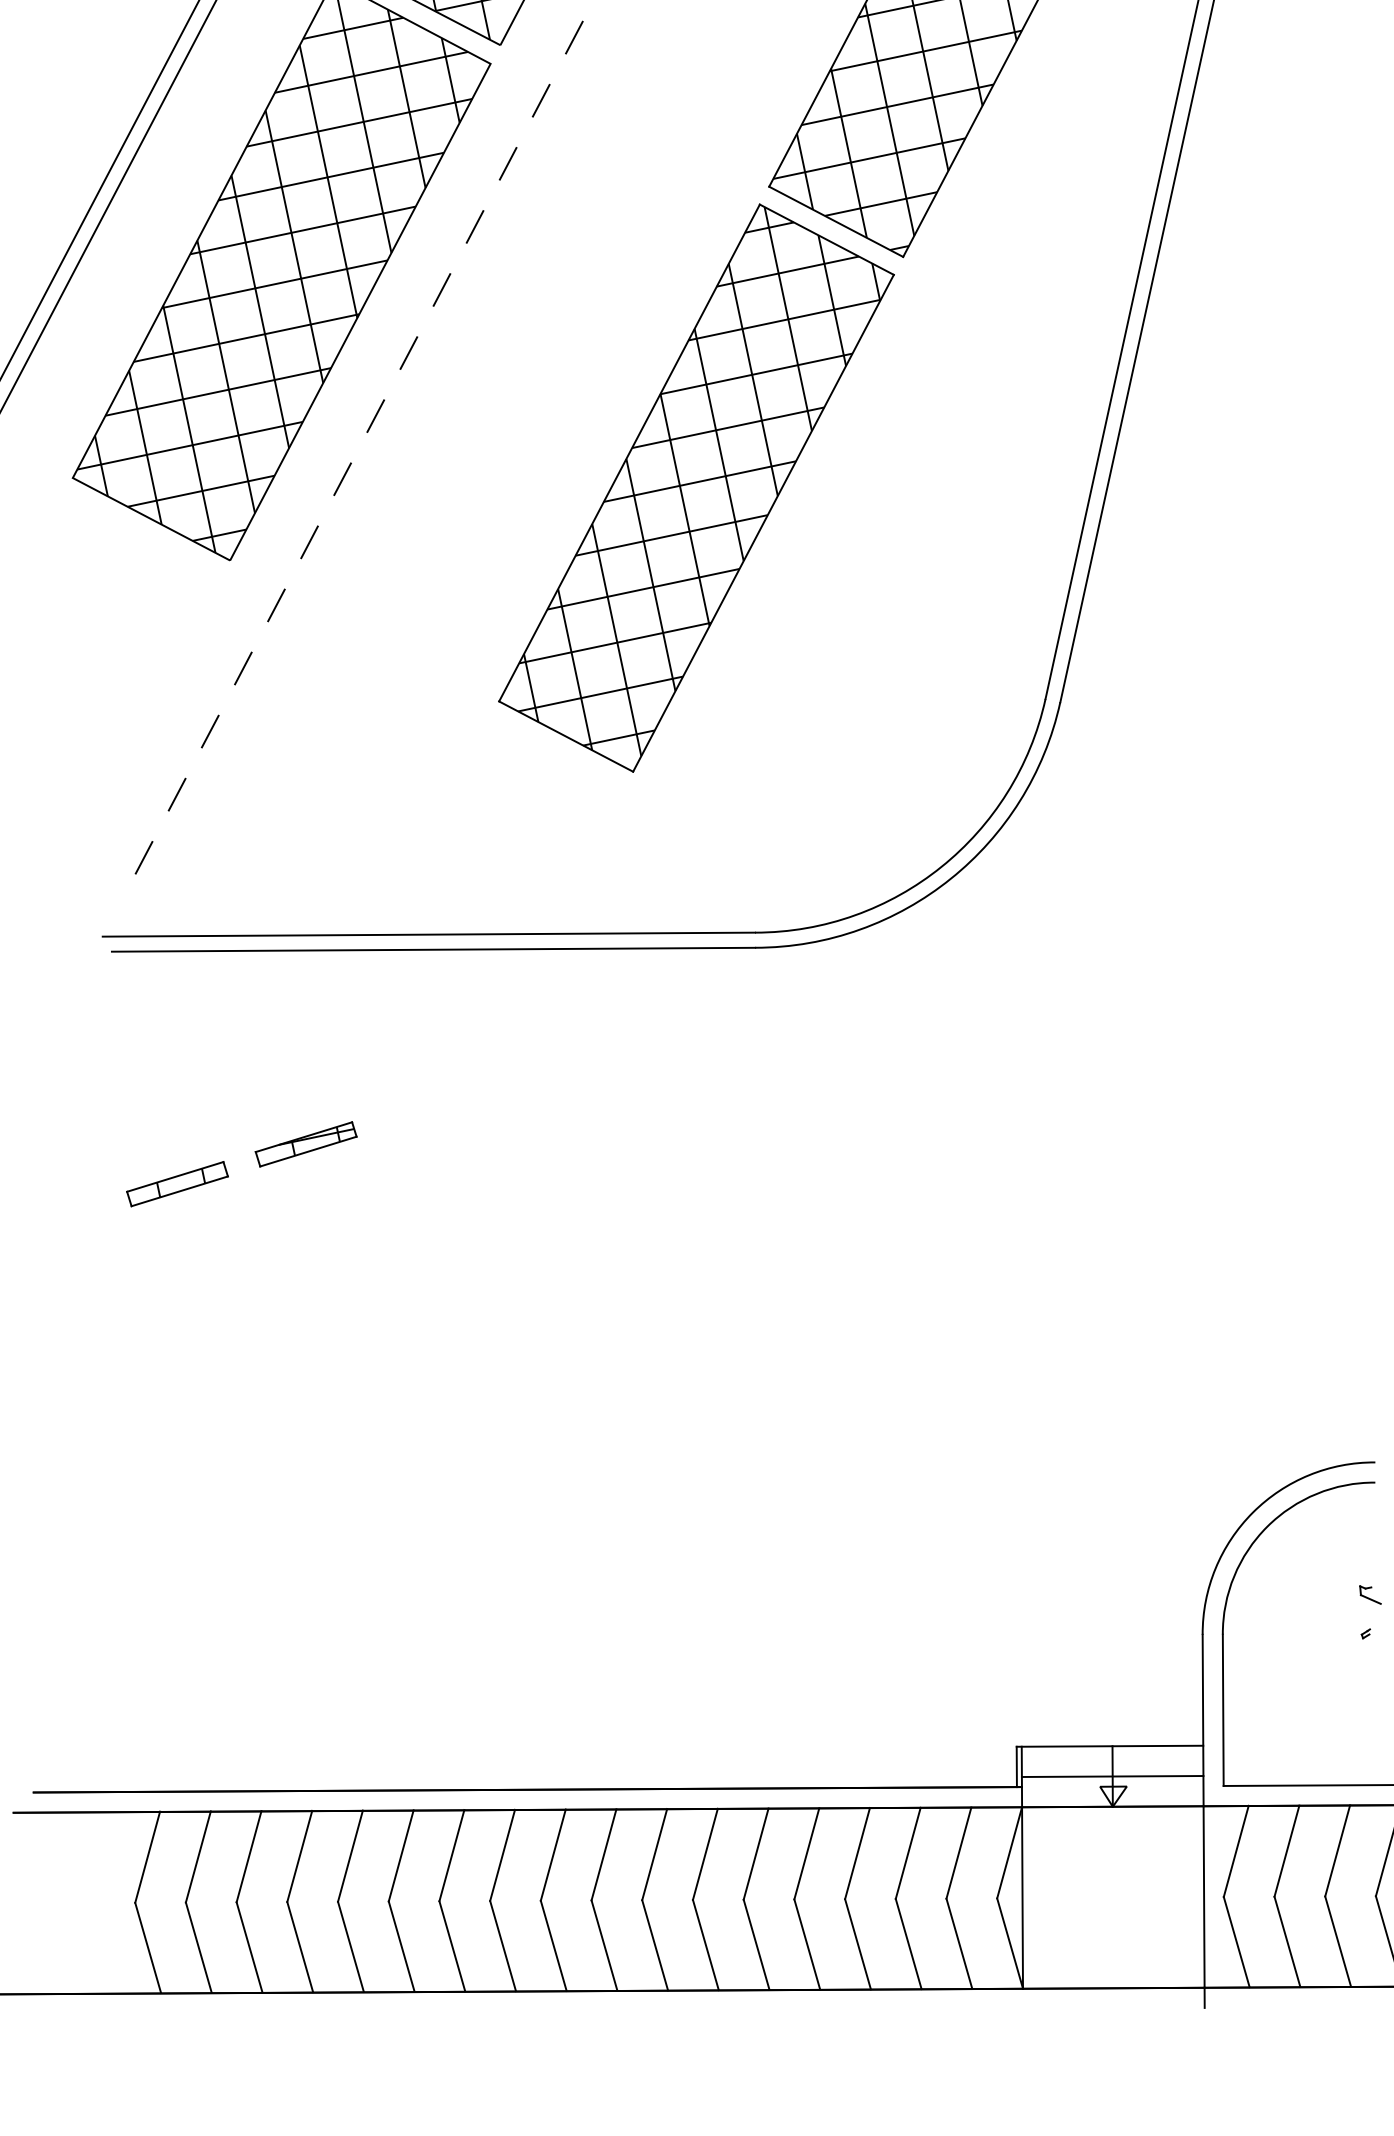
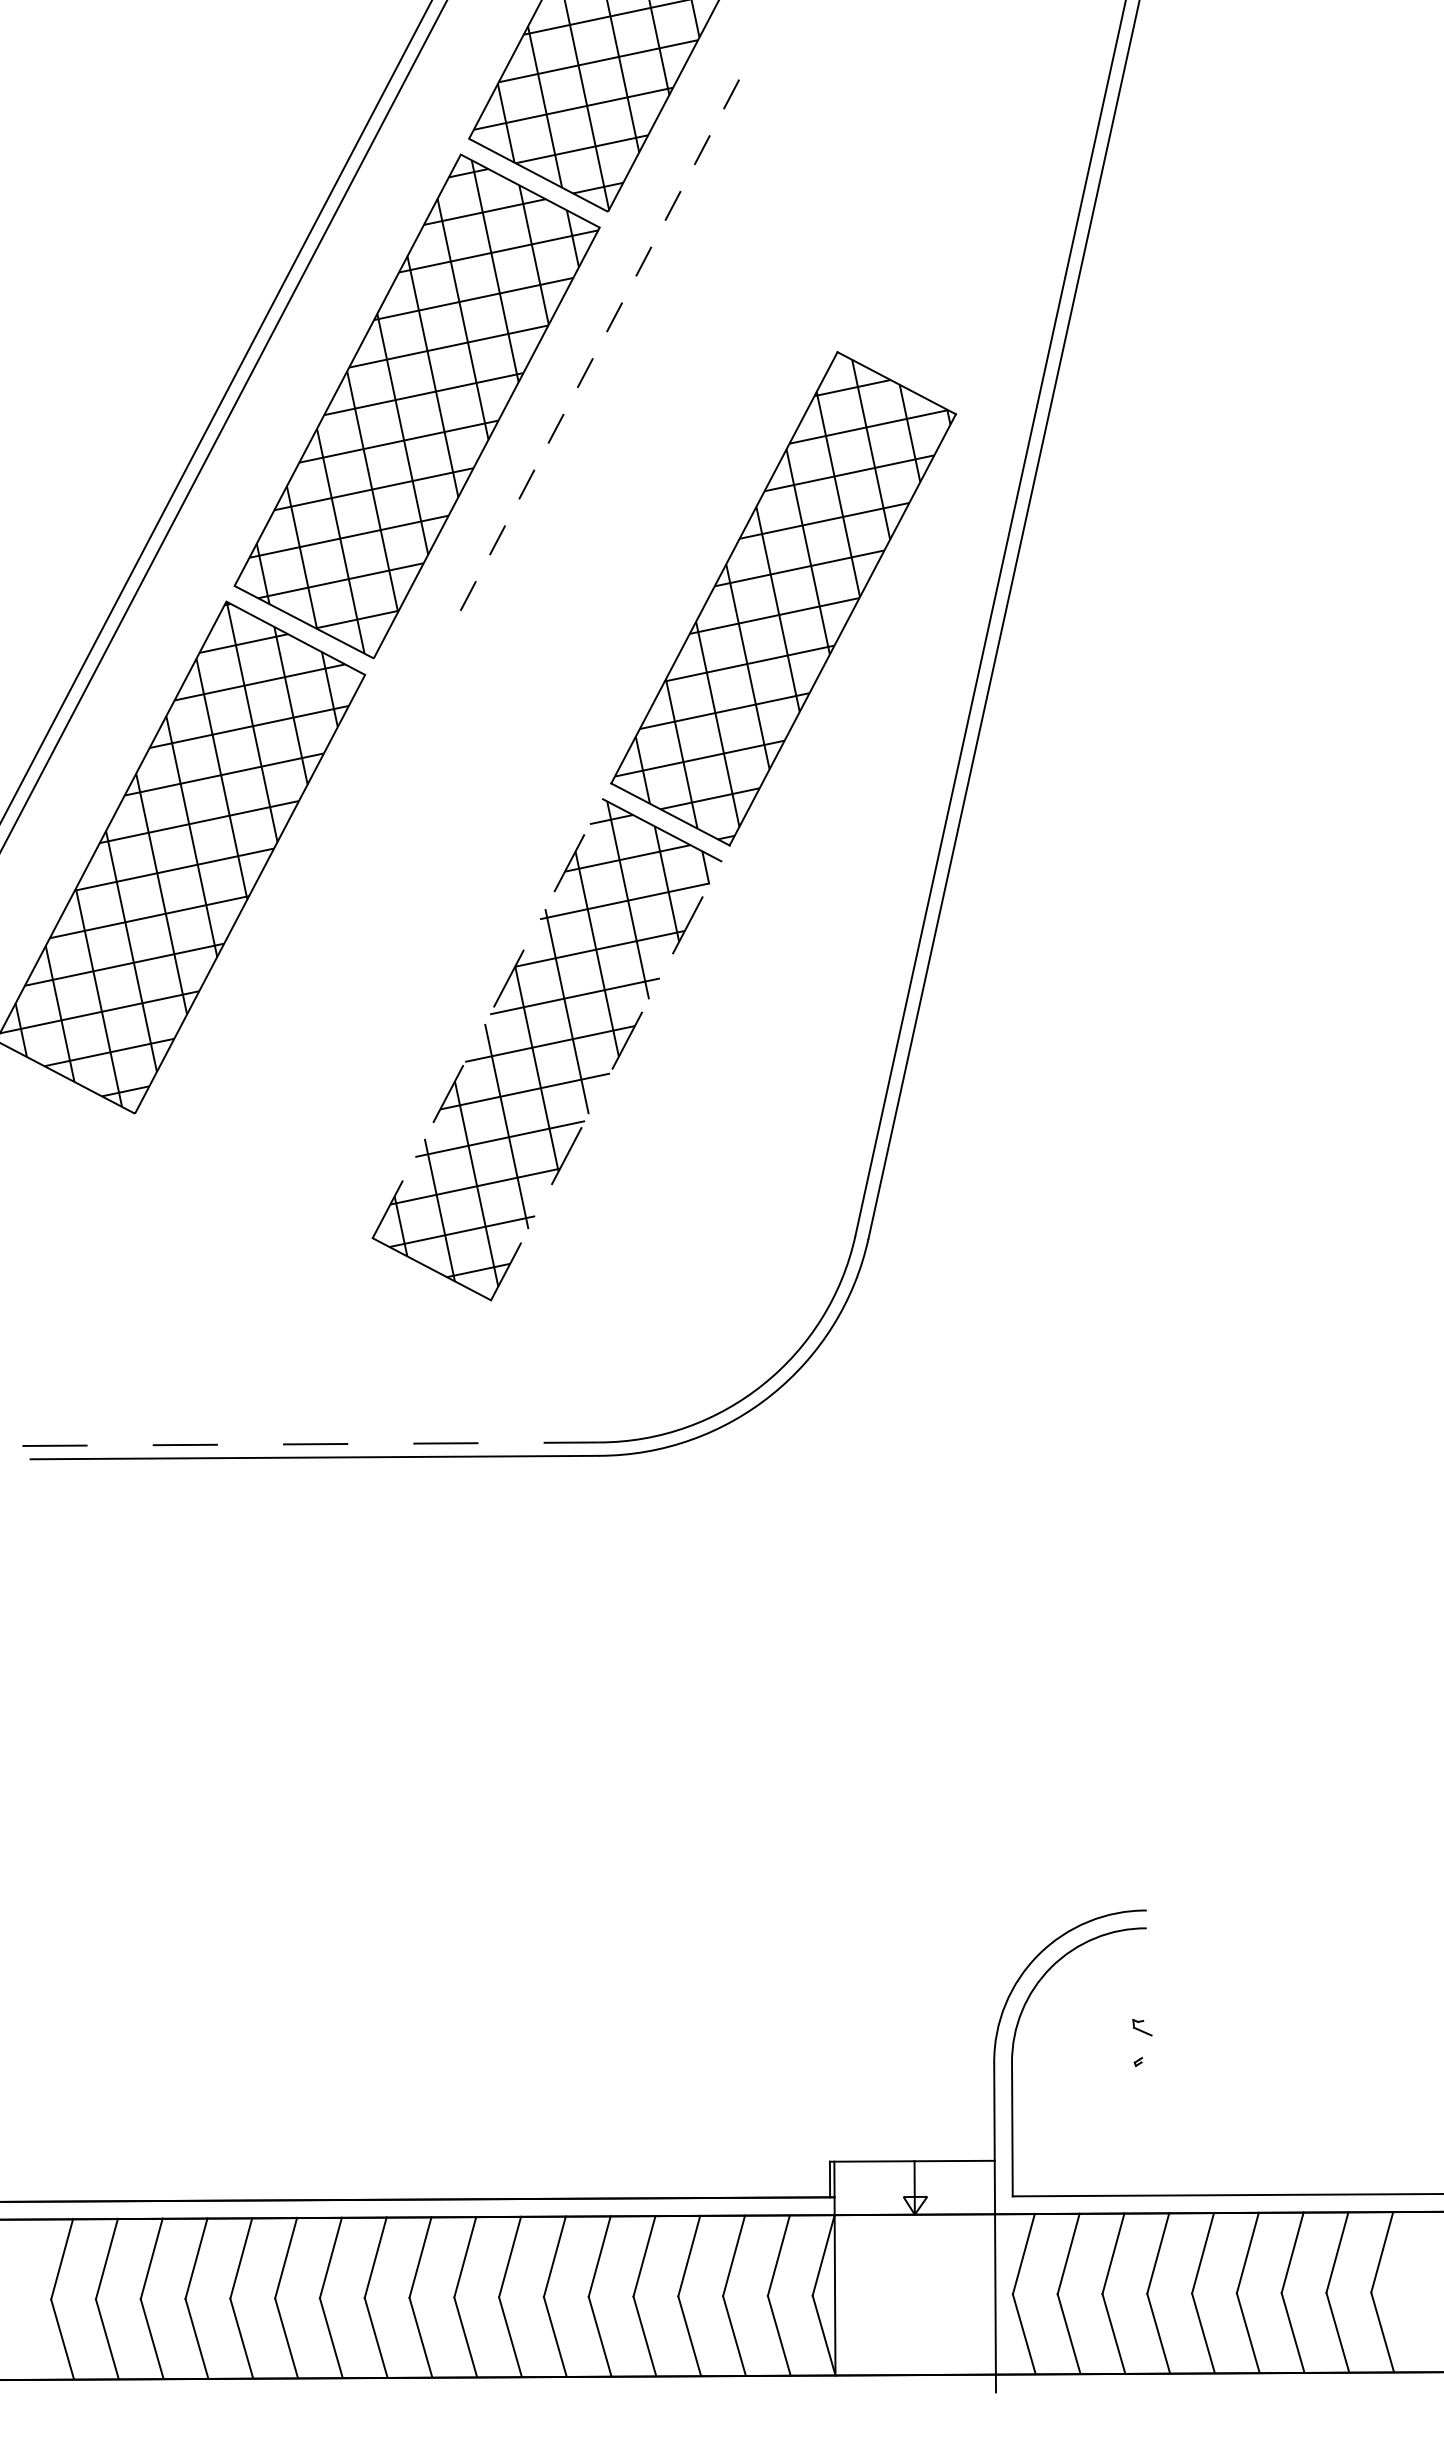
line: (573, 37) -> (438, 651), removed
line: (540, 100) -> (409, 707), removed
line: (508, 164) -> (380, 763), removed
line: (475, 226) -> (351, 818), removed
line: (441, 289) -> (321, 874), removed
line: (408, 353) -> (292, 930), removed
line: (375, 416) -> (263, 986), removed
line: (629, 452) -> (487, 1018), solid -> dashed
line: (342, 478) -> (234, 1041), removed
line: (763, 522) -> (606, 1080), solid -> dashed
line: (308, 542) -> (204, 1097), removed
line: (275, 605) -> (175, 1153), removed
line: (243, 668) -> (146, 1209), removed
line: (210, 731) -> (117, 1264), removed
line: (176, 794) -> (87, 1320), removed
line: (143, 857) -> (58, 1376), removed
line: (429, 934) -> (311, 1444), solid -> dashed
part: (256, 1159) -> (158, 1642), removed
line: (1112, 1775) -> (914, 2187), removed

